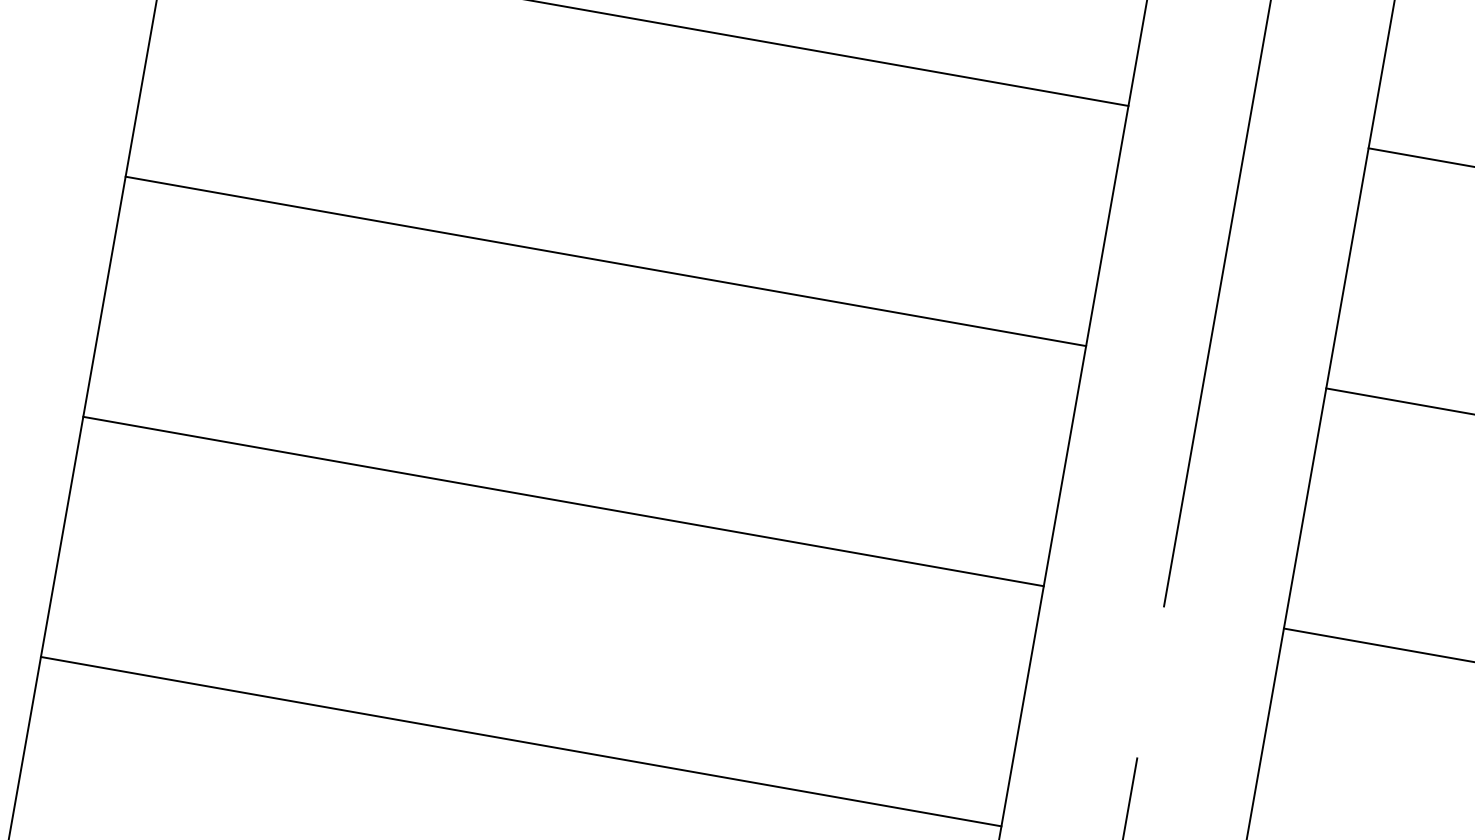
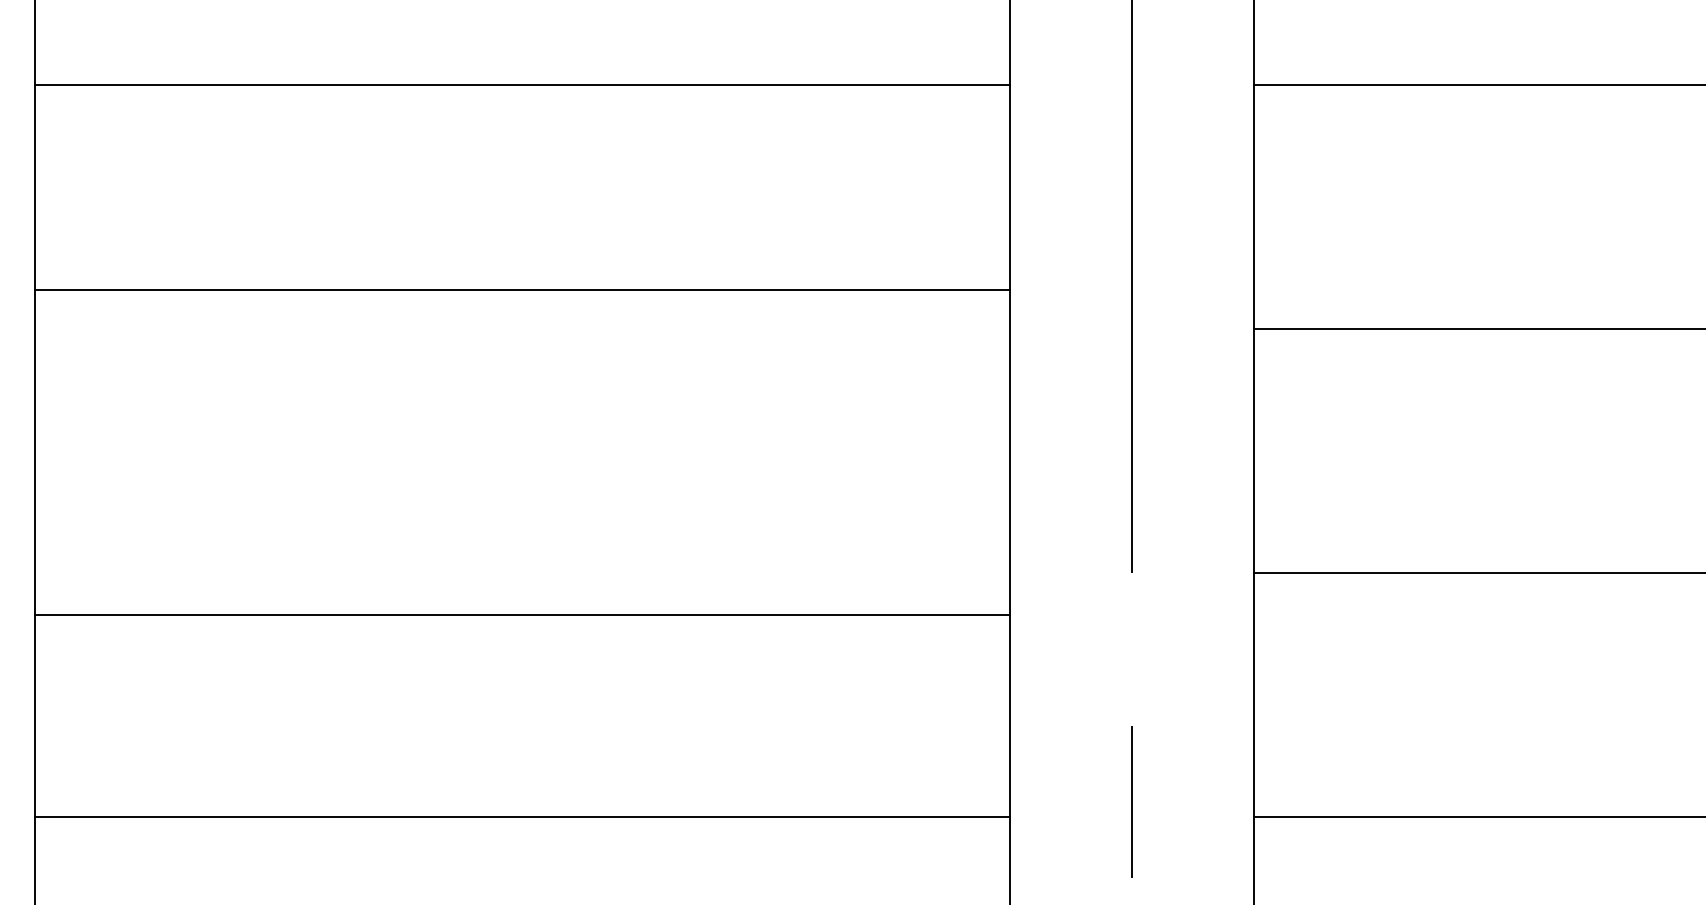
line: (605, 261) -> (522, 290), moved
line: (563, 501) -> (522, 615), moved

